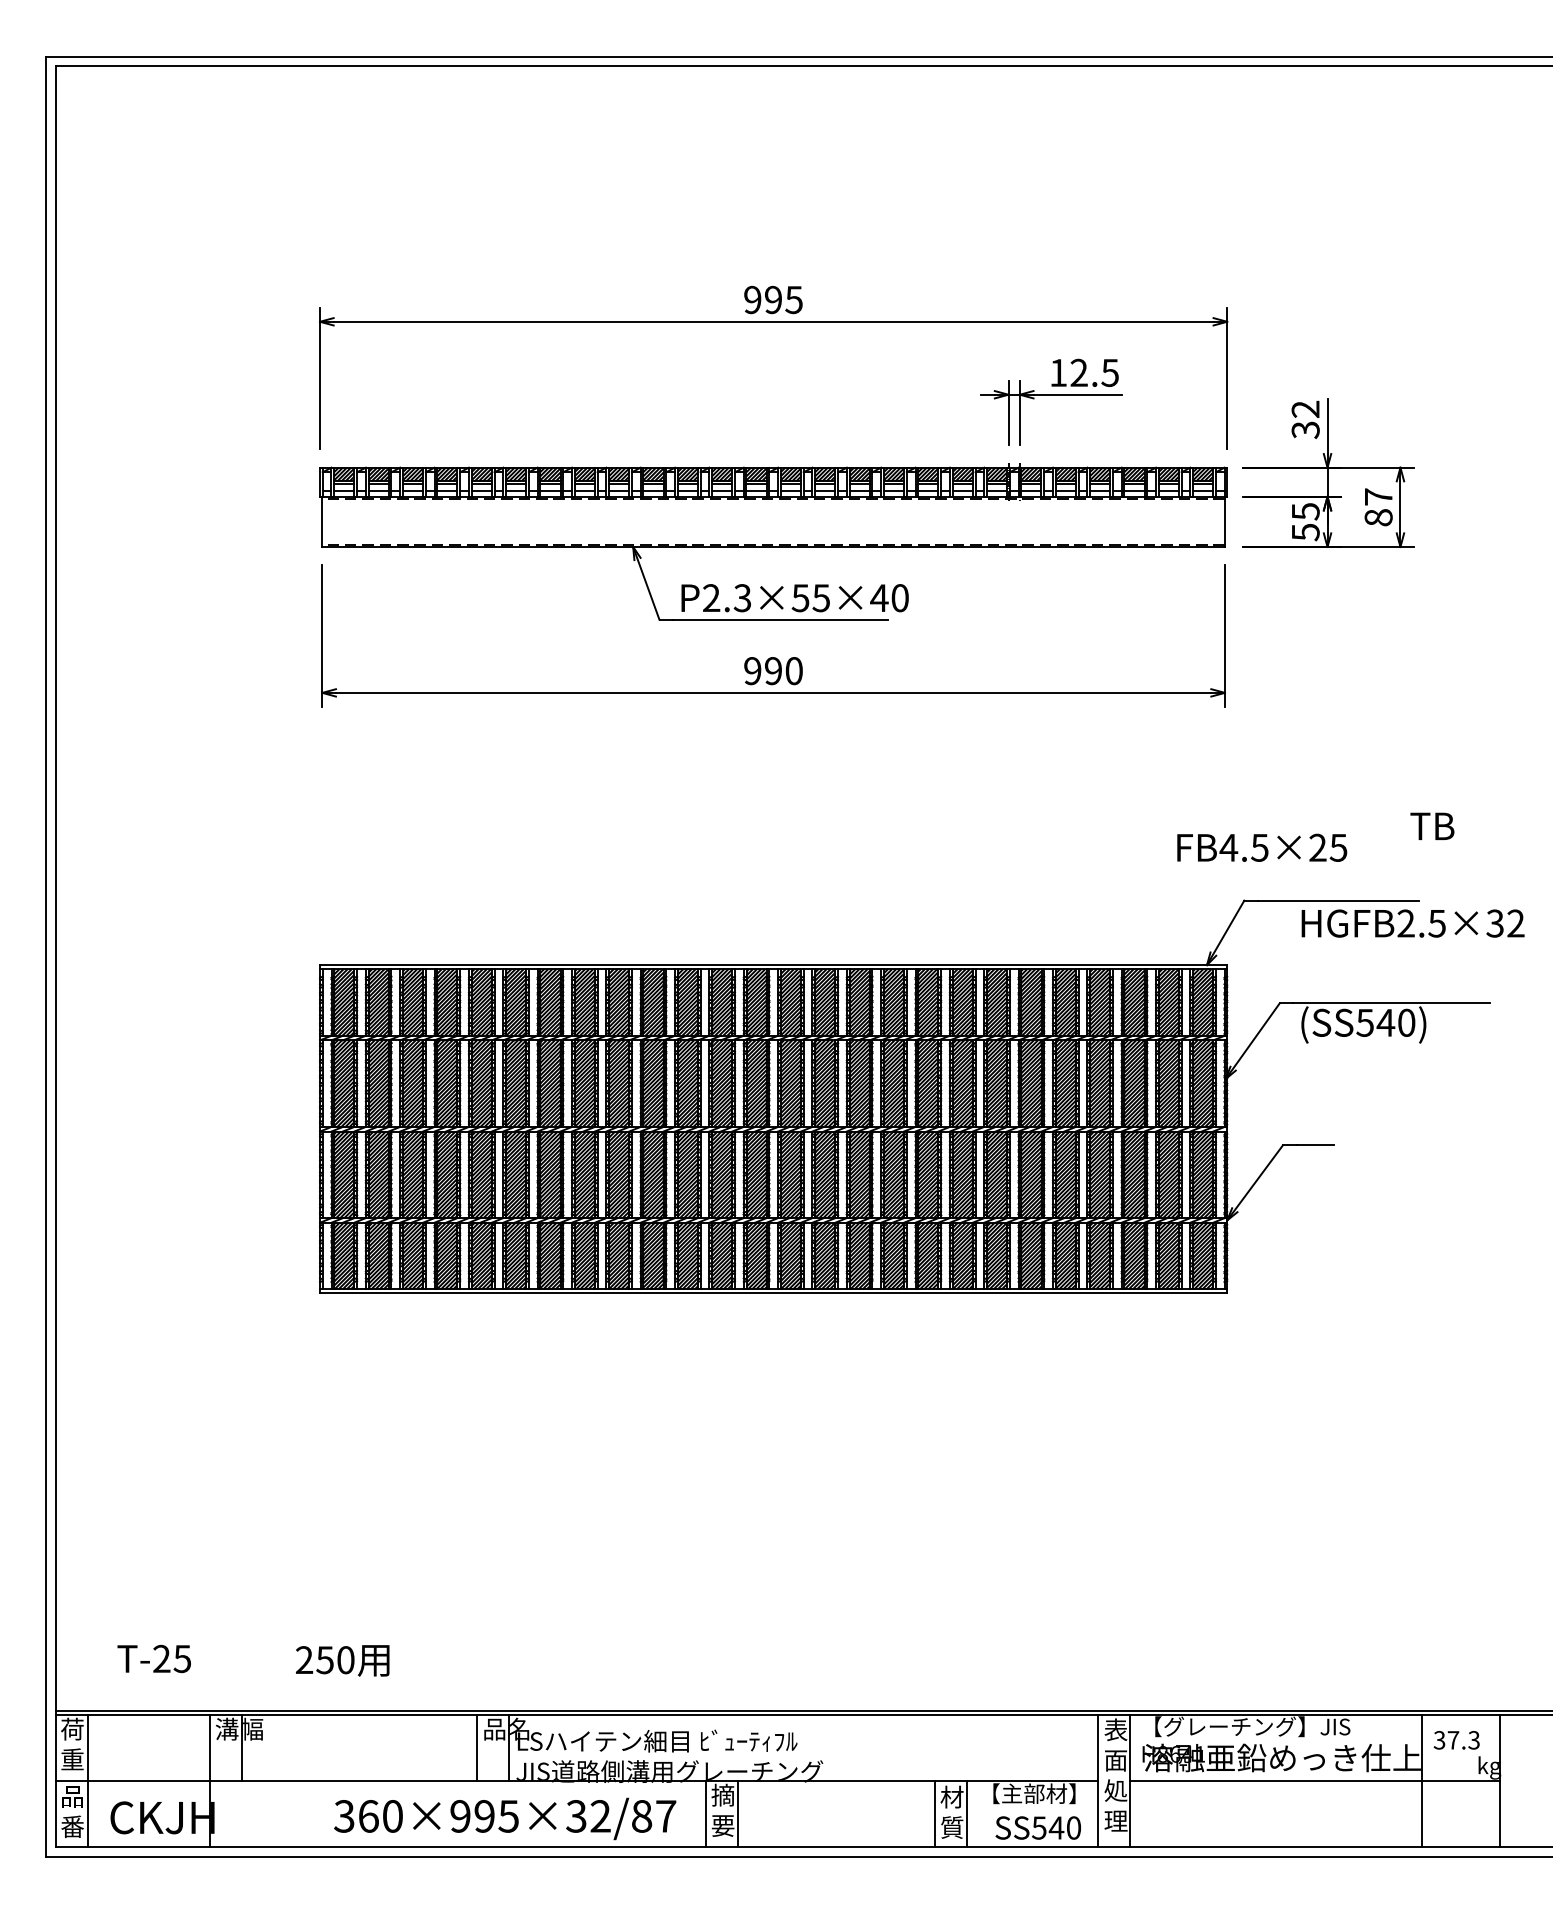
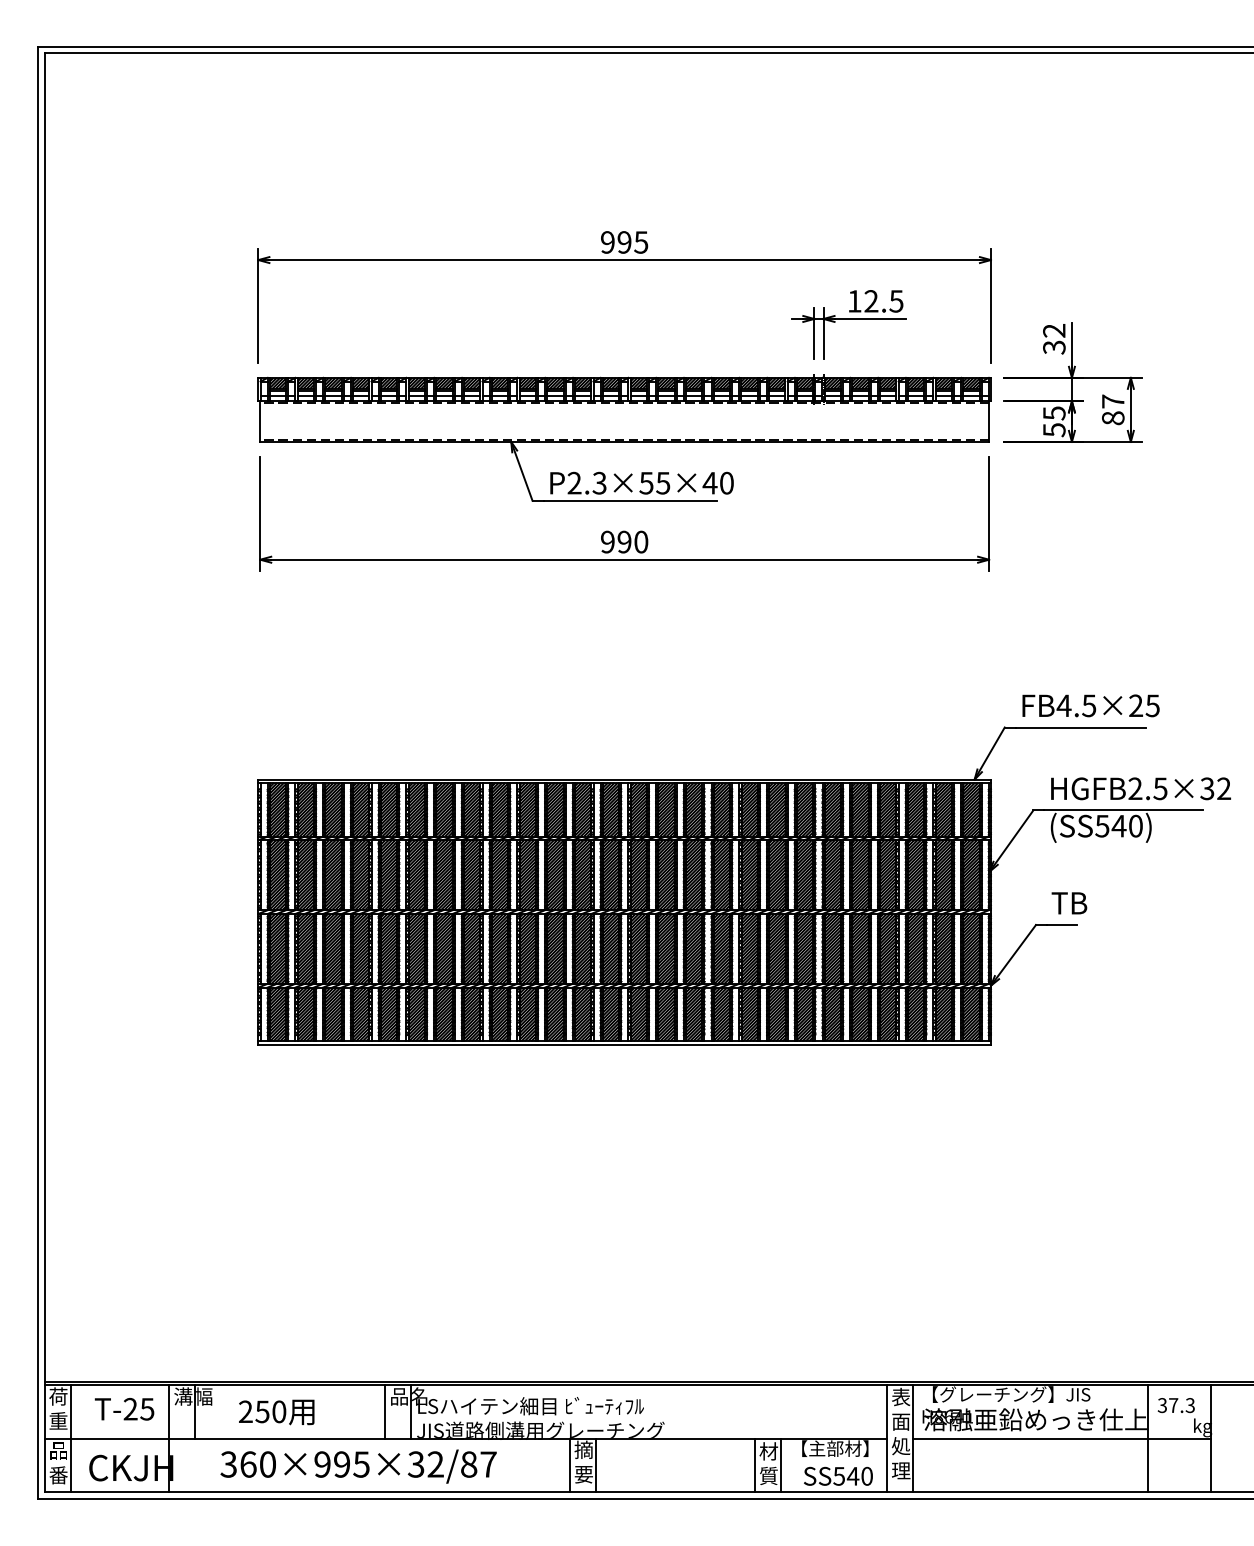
text: (1432, 825) -> (1069, 902), moved
text: (1262, 847) -> (1091, 705), moved
text: (1412, 923) -> (1140, 788), moved
text: (153, 1658) -> (123, 1408), moved
text: (342, 1660) -> (276, 1412), moved
text: (505, 1818) -> (358, 1466), moved

